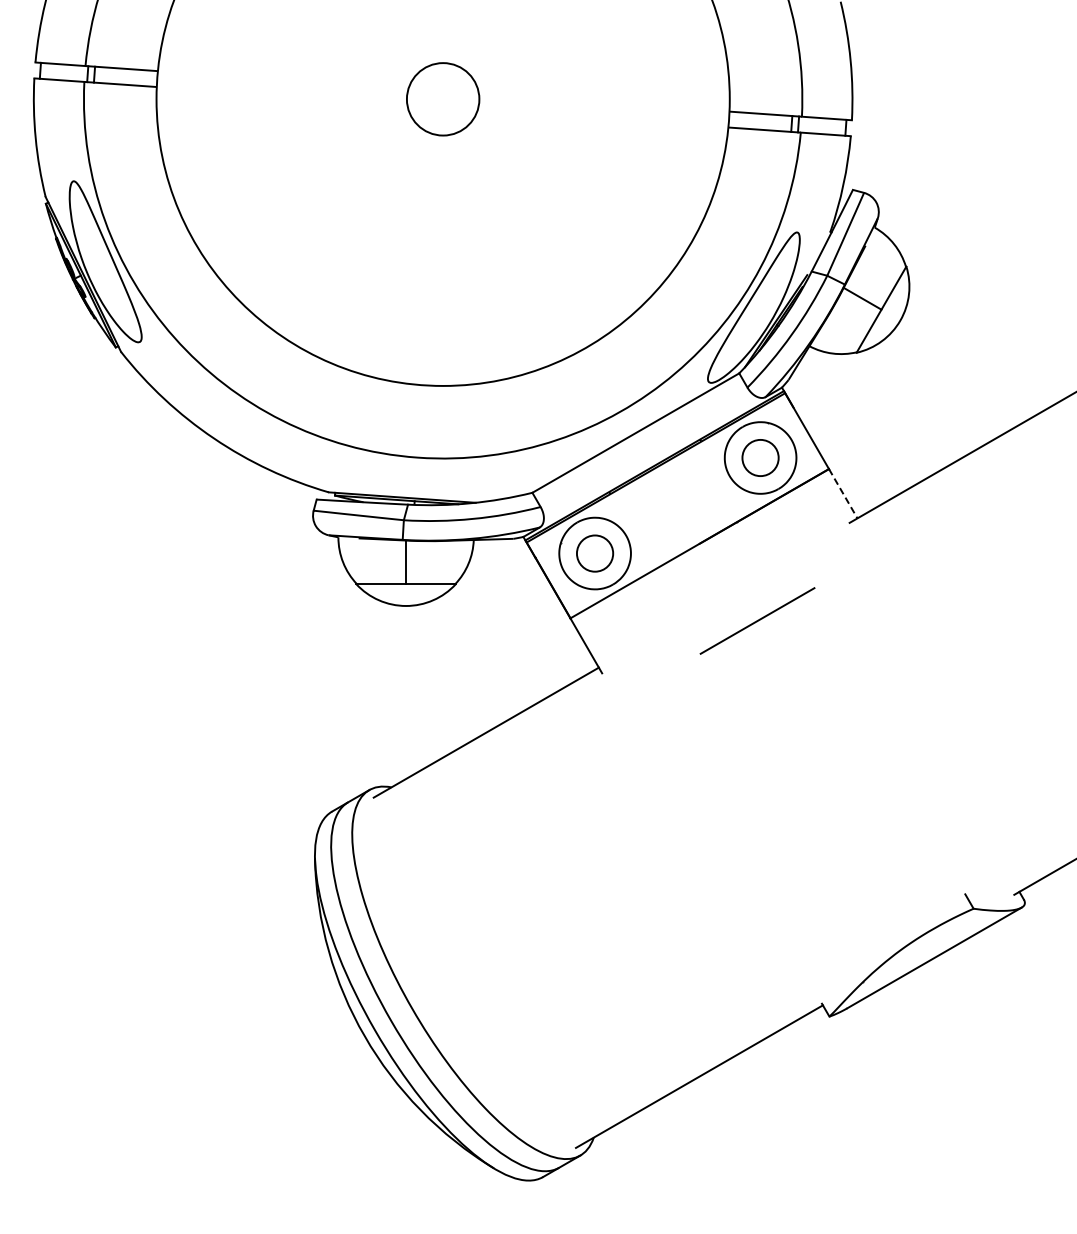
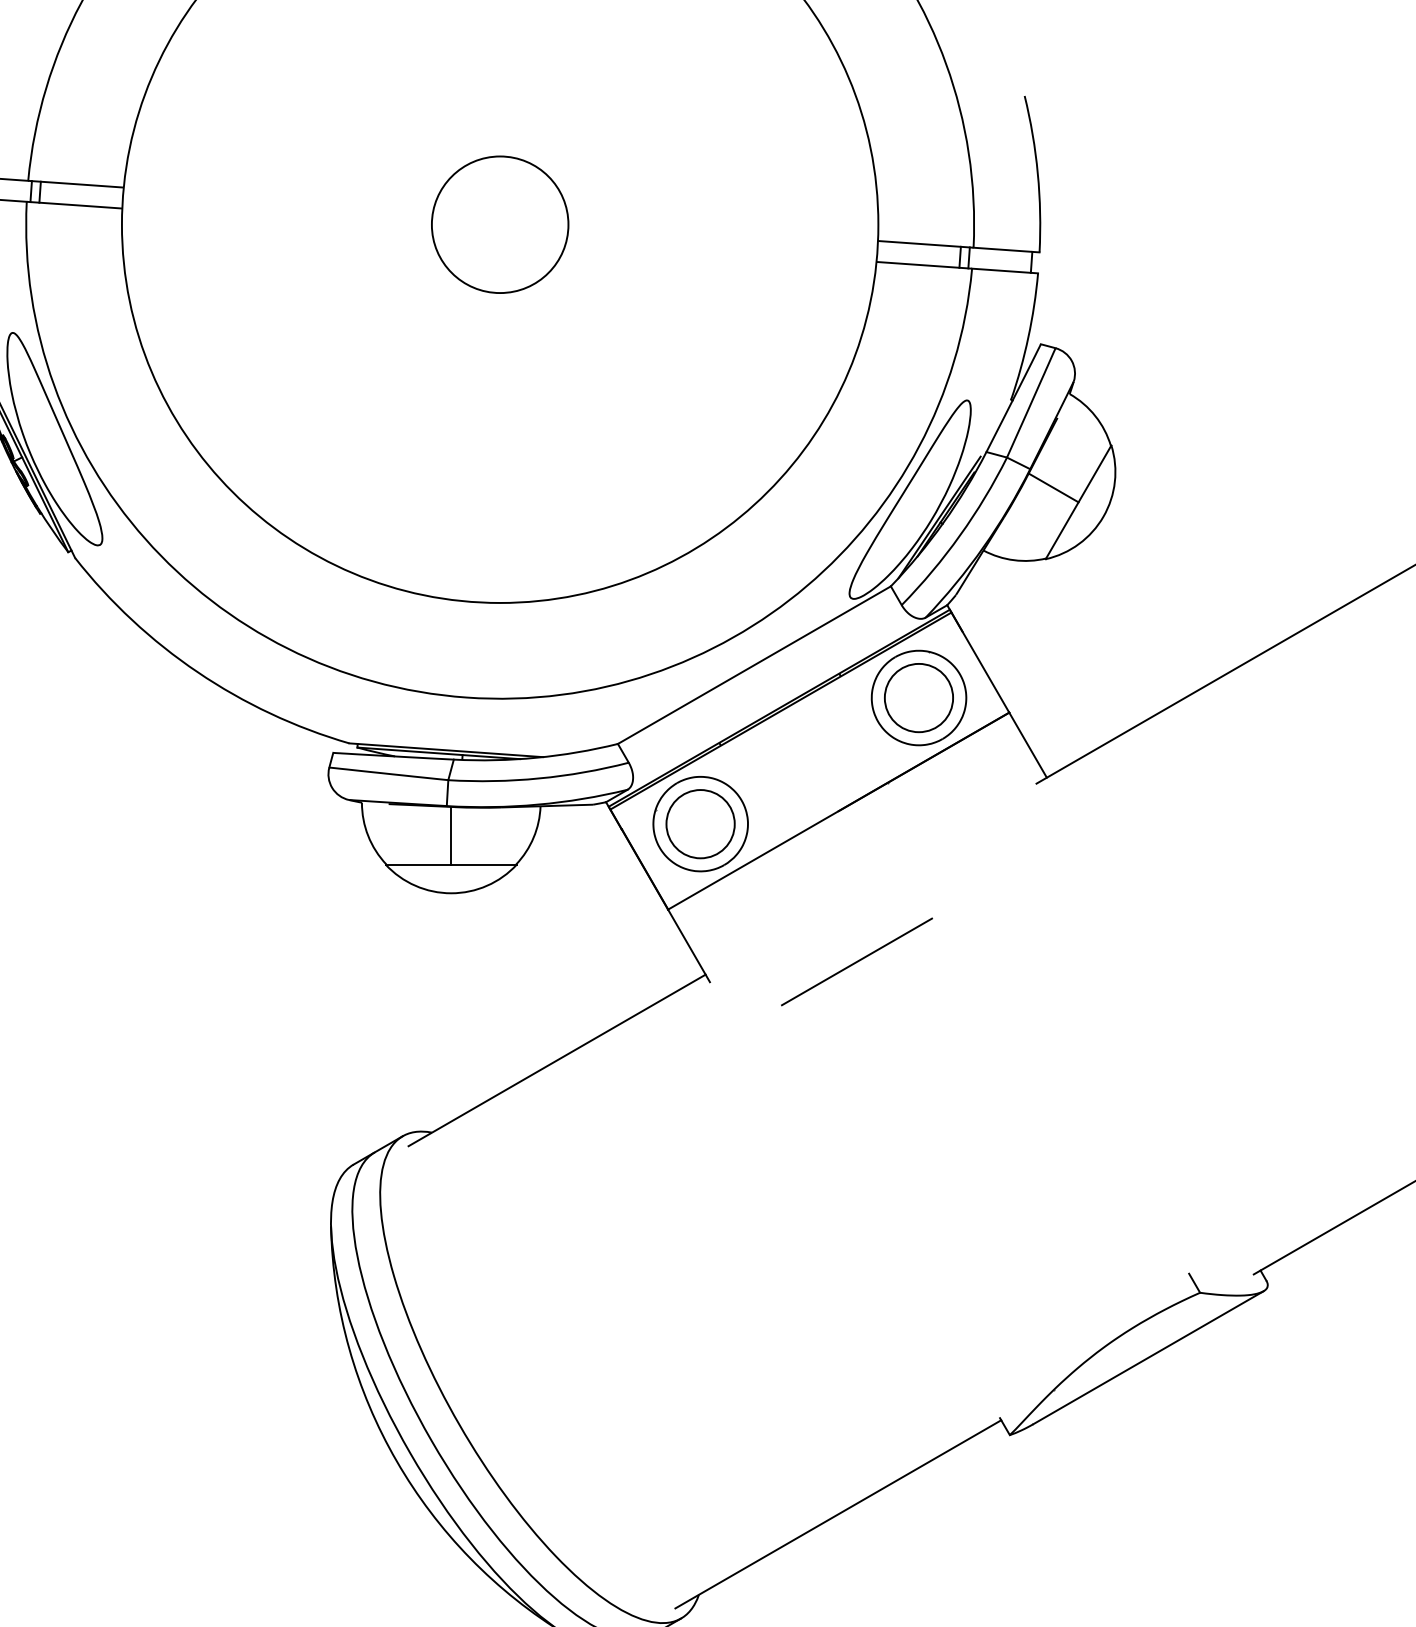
circle: (442, 99) -> (499, 224), size x1.43
circle: (760, 457) -> (918, 697), size x1.43
line: (843, 494) -> (1028, 746), dashed -> solid
circle: (594, 553) -> (699, 824), size x1.43
line: (757, 620) -> (856, 961), moved

